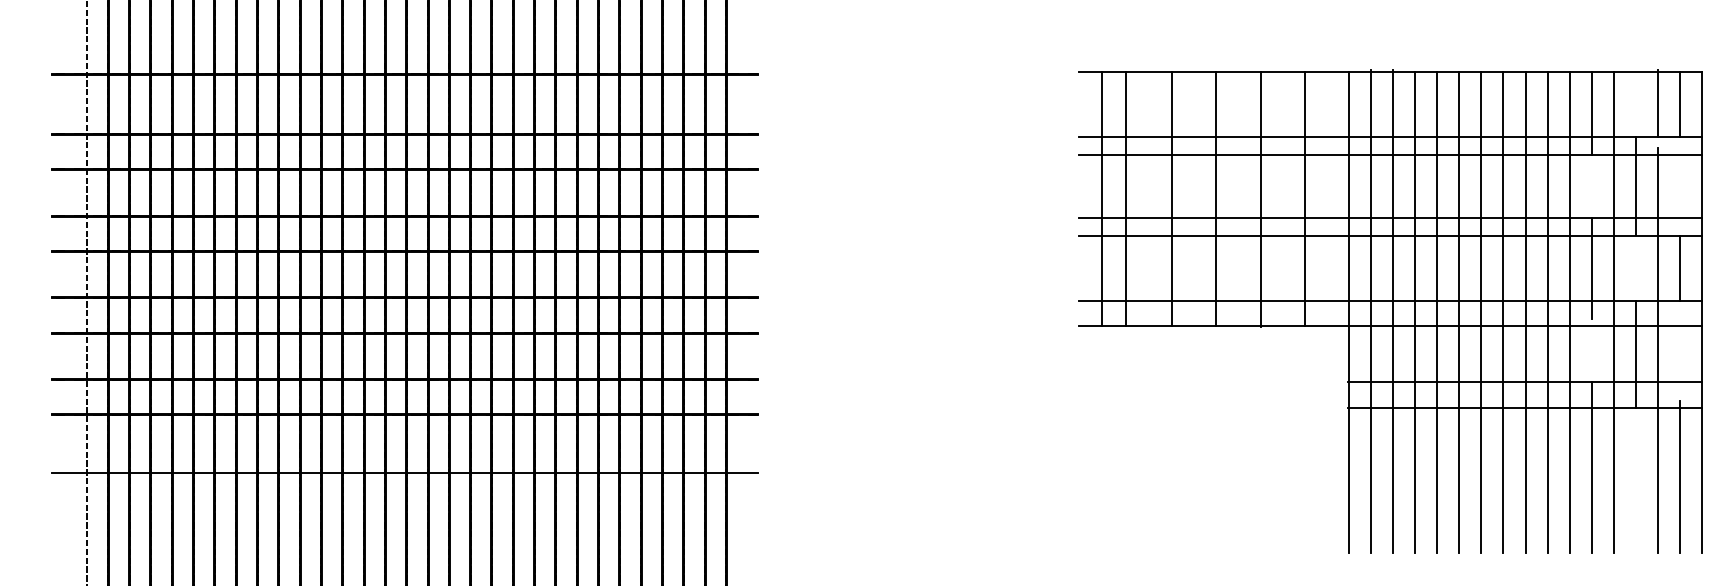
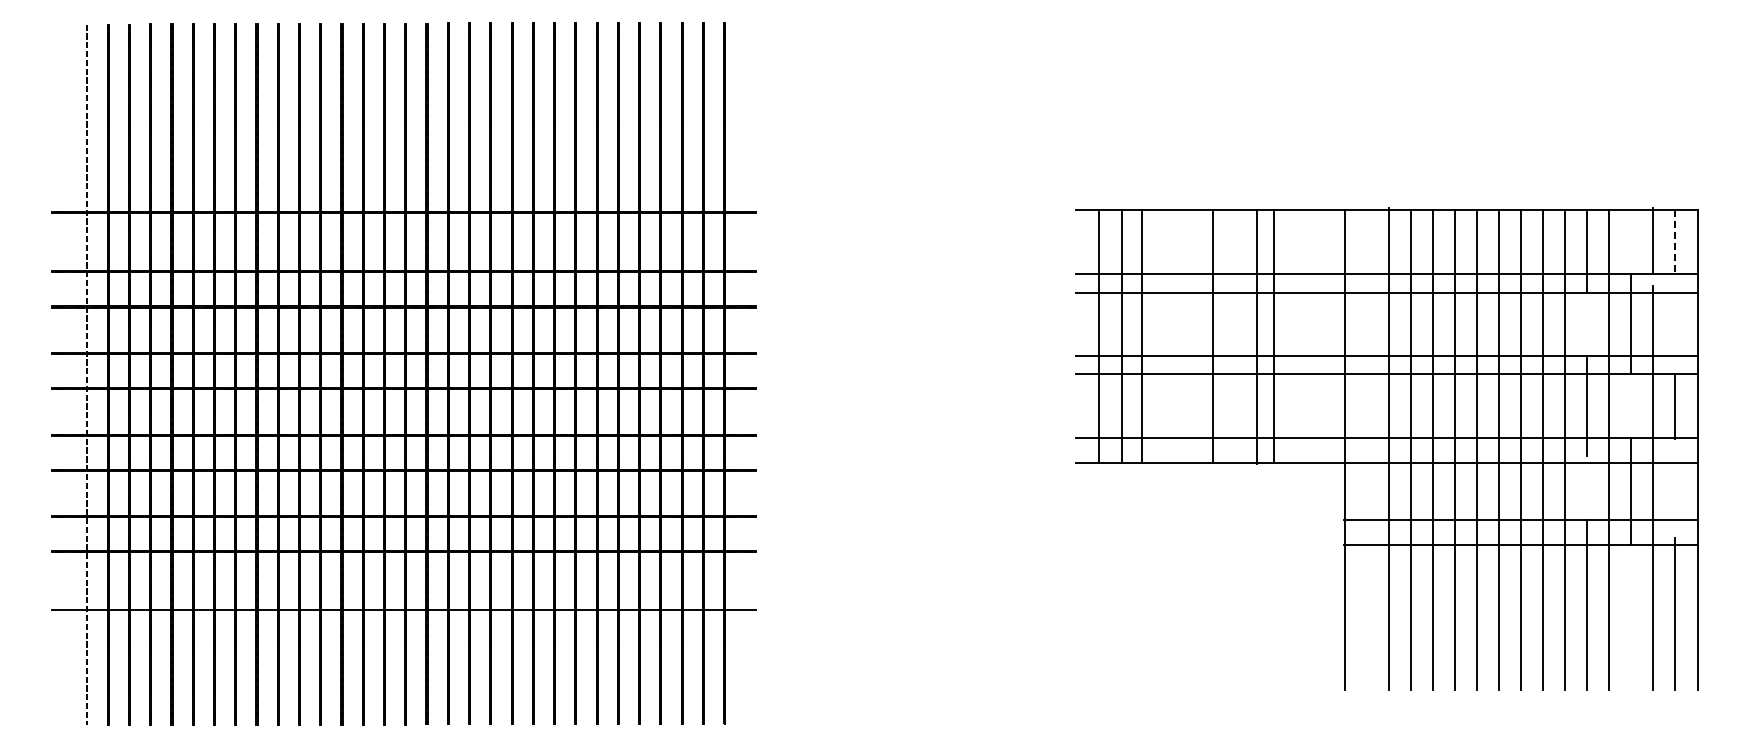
line: (1680, 104) -> (1675, 242), solid -> dashed
line: (1305, 197) -> (1274, 335), moved
line: (1172, 198) -> (1142, 336), moved
line: (1371, 311) -> (1367, 448), removed

